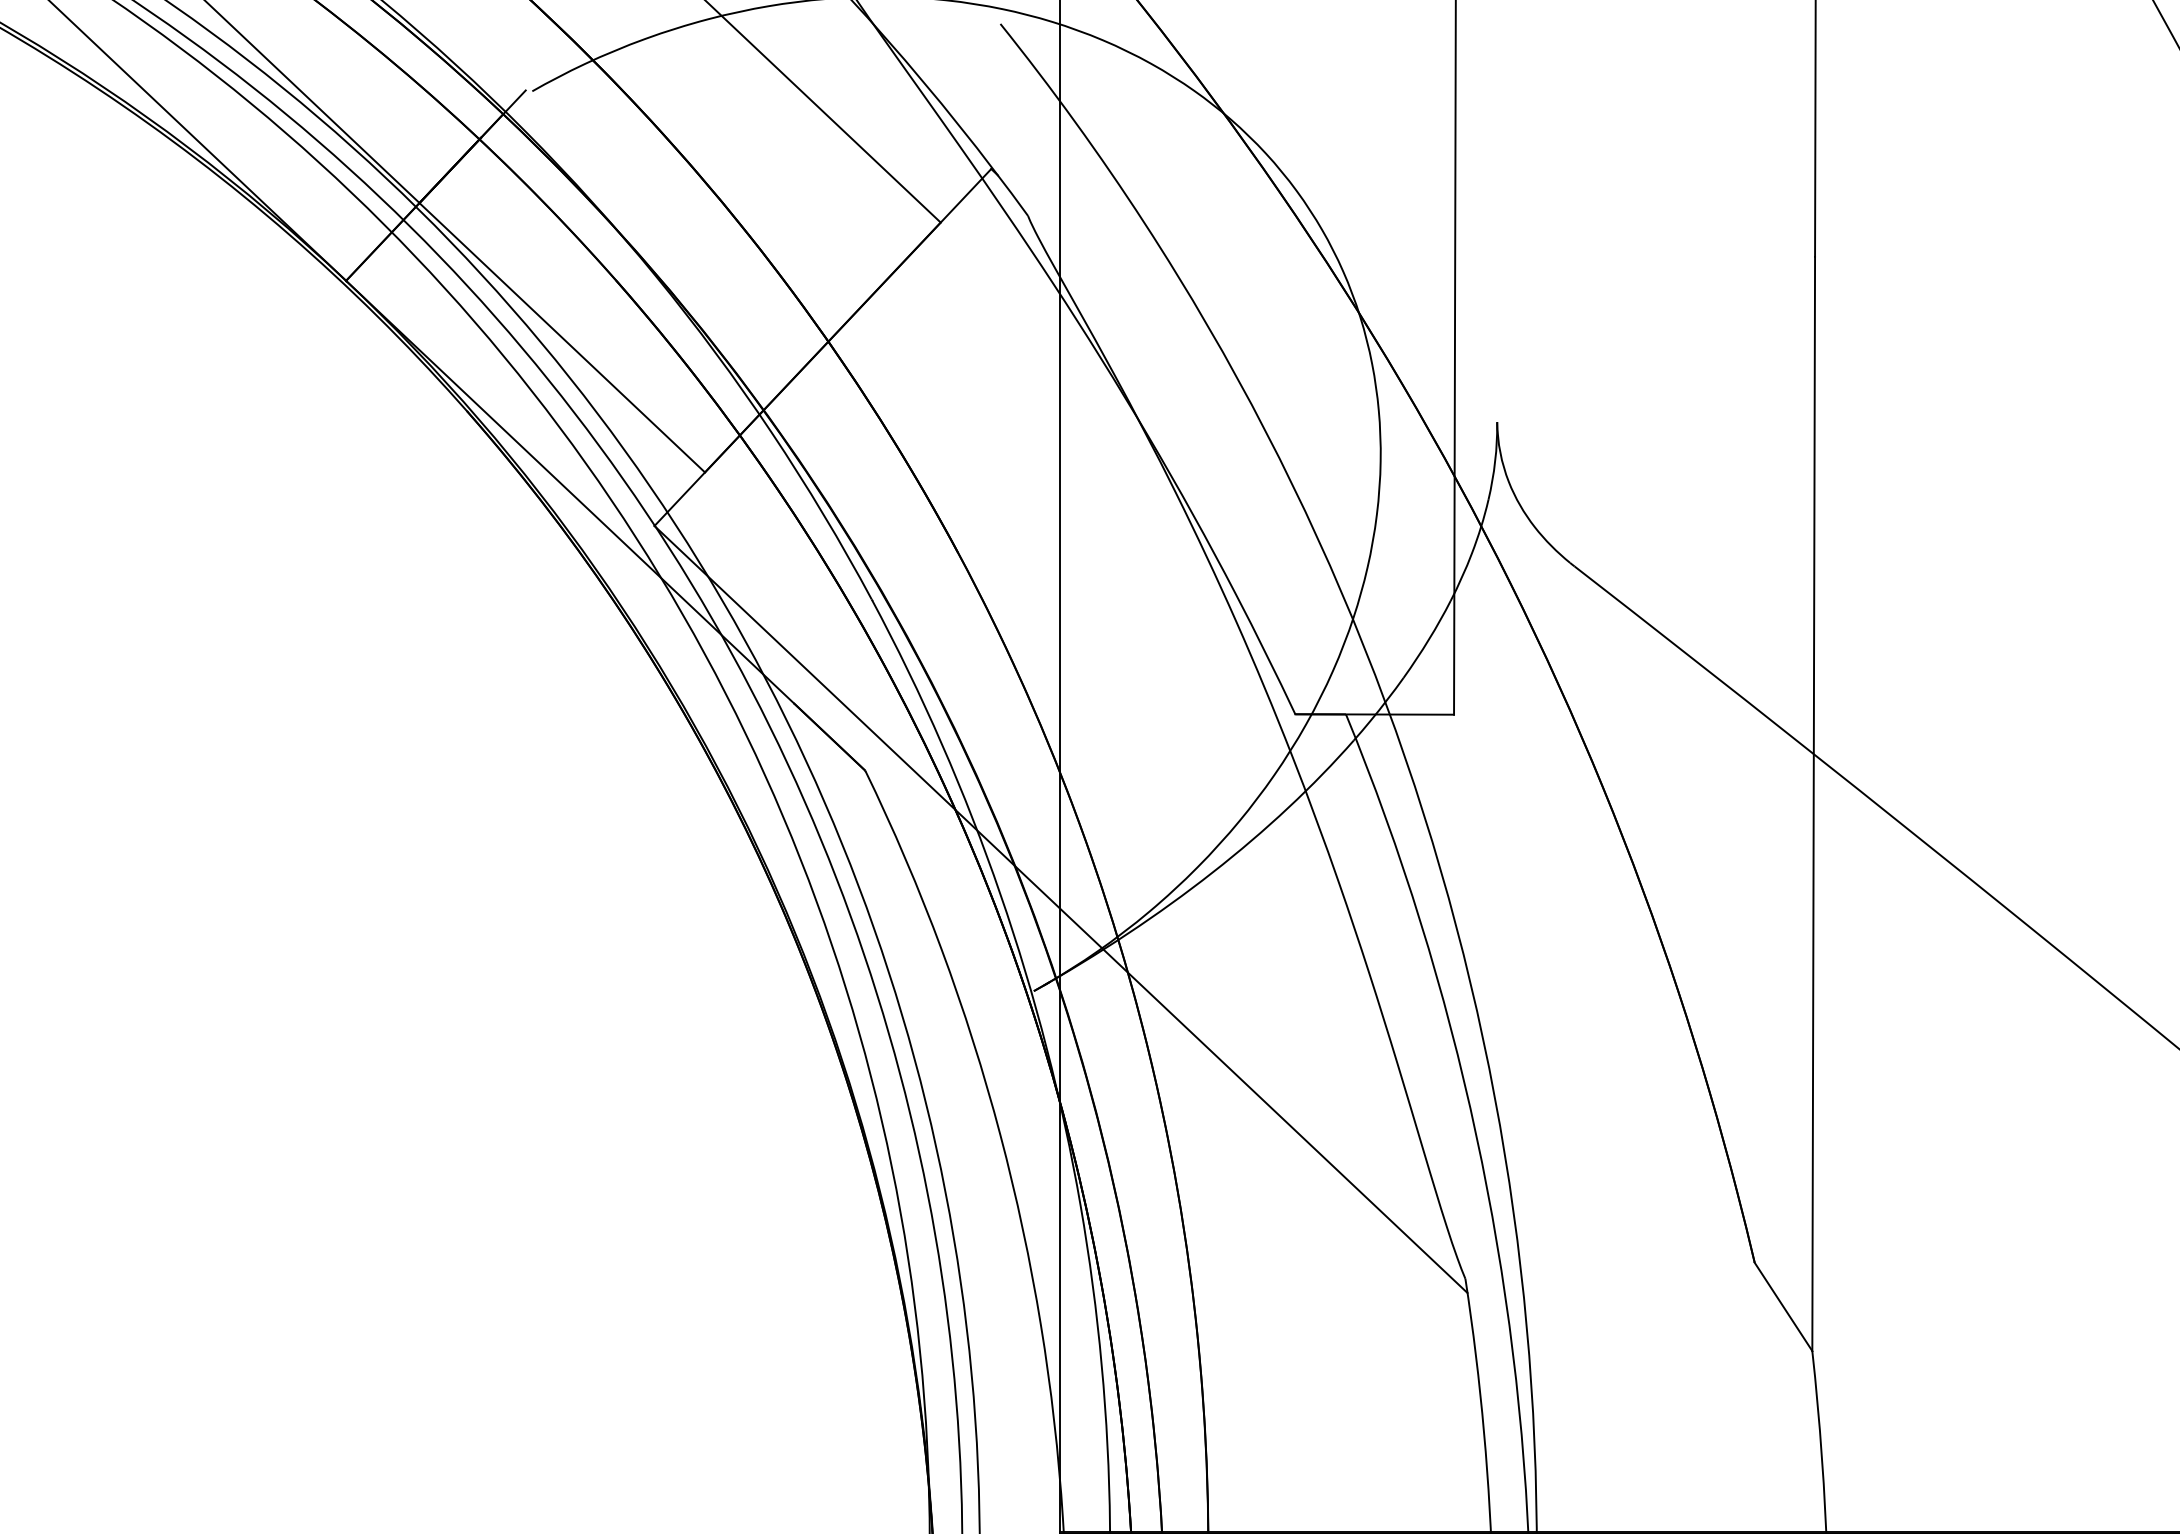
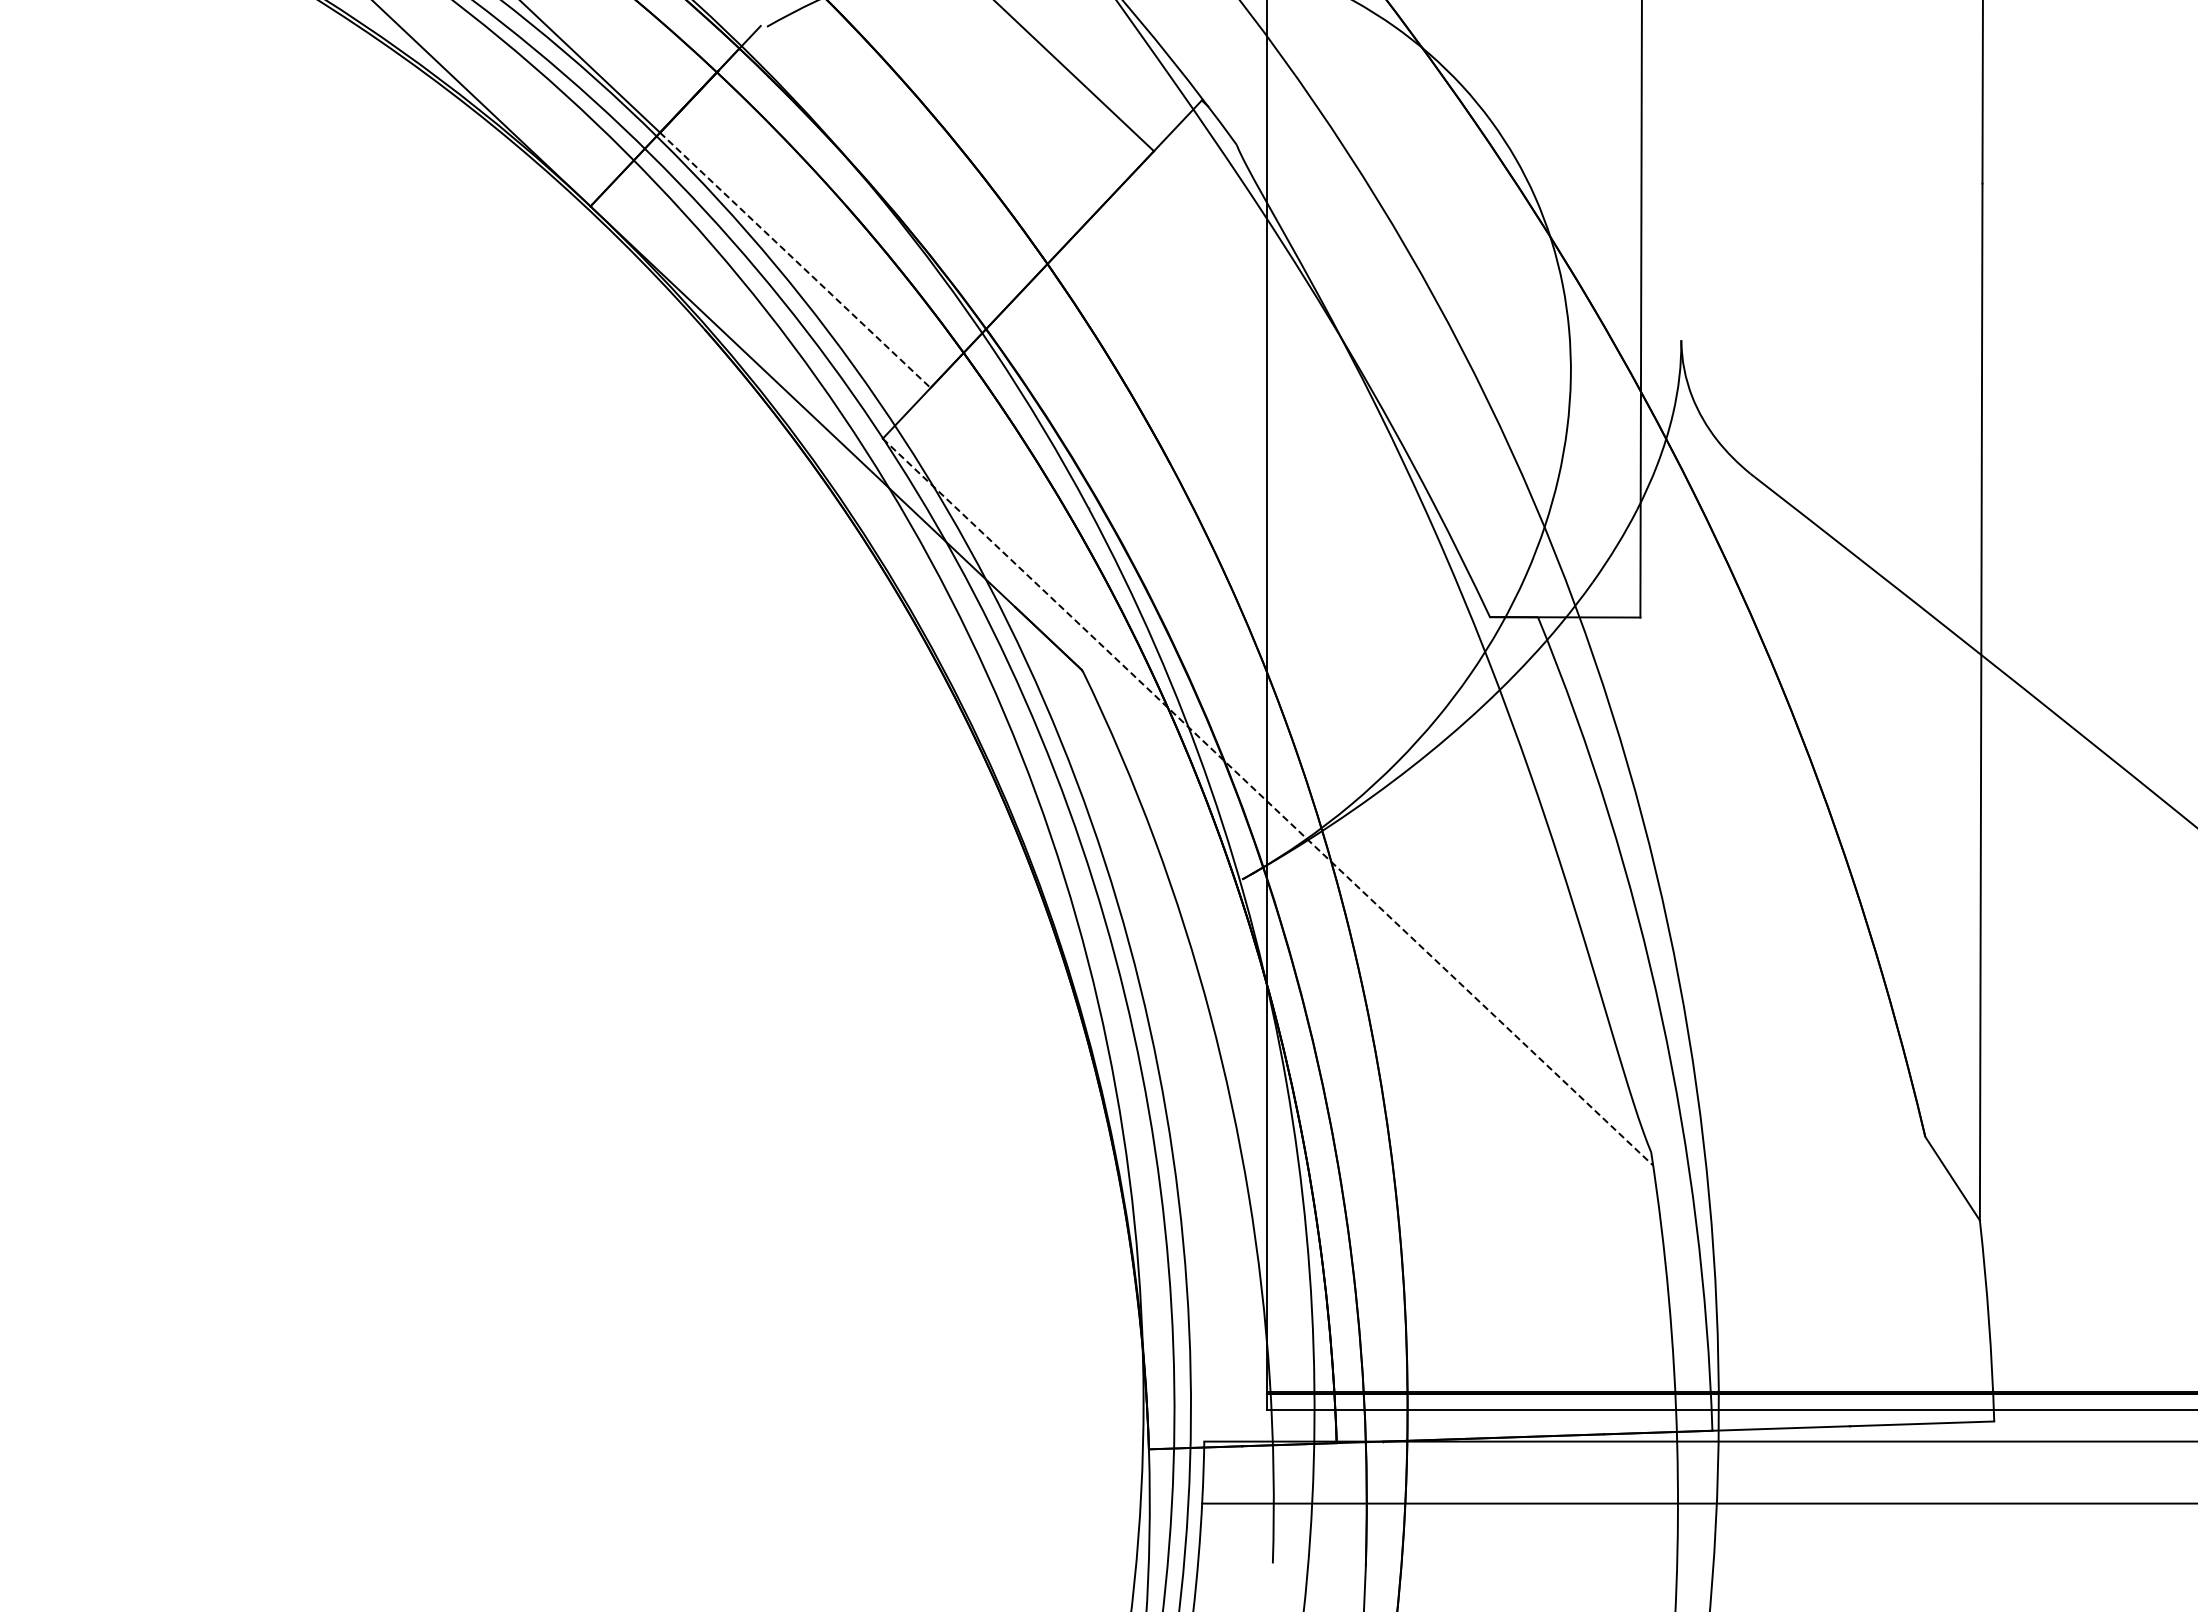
line: (562, 337) -> (795, 260), solid -> dashed
line: (1060, 909) -> (1267, 802), solid -> dashed

